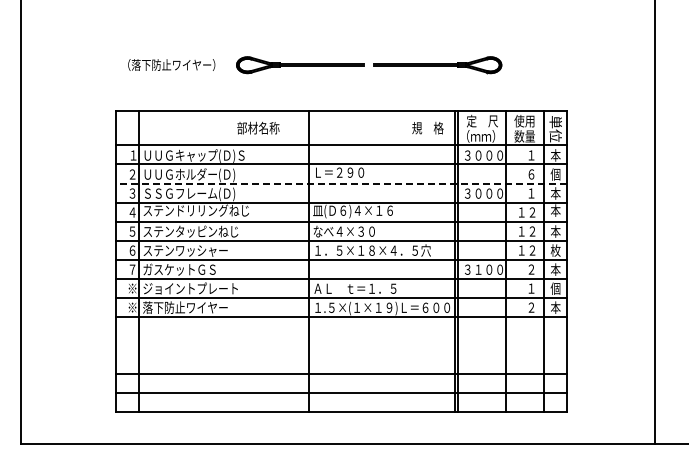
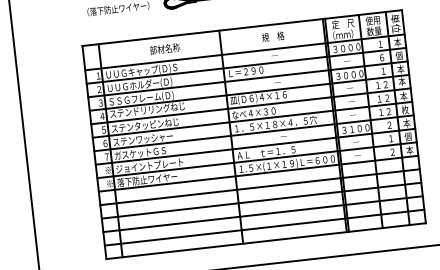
text: (258, 127) -> (165, 48), moved
text: (427, 128) -> (272, 37), moved
line: (340, 183) -> (247, 79), dashed -> solid
line: (340, 335) -> (259, 187), added
line: (340, 354) -> (261, 200), added

